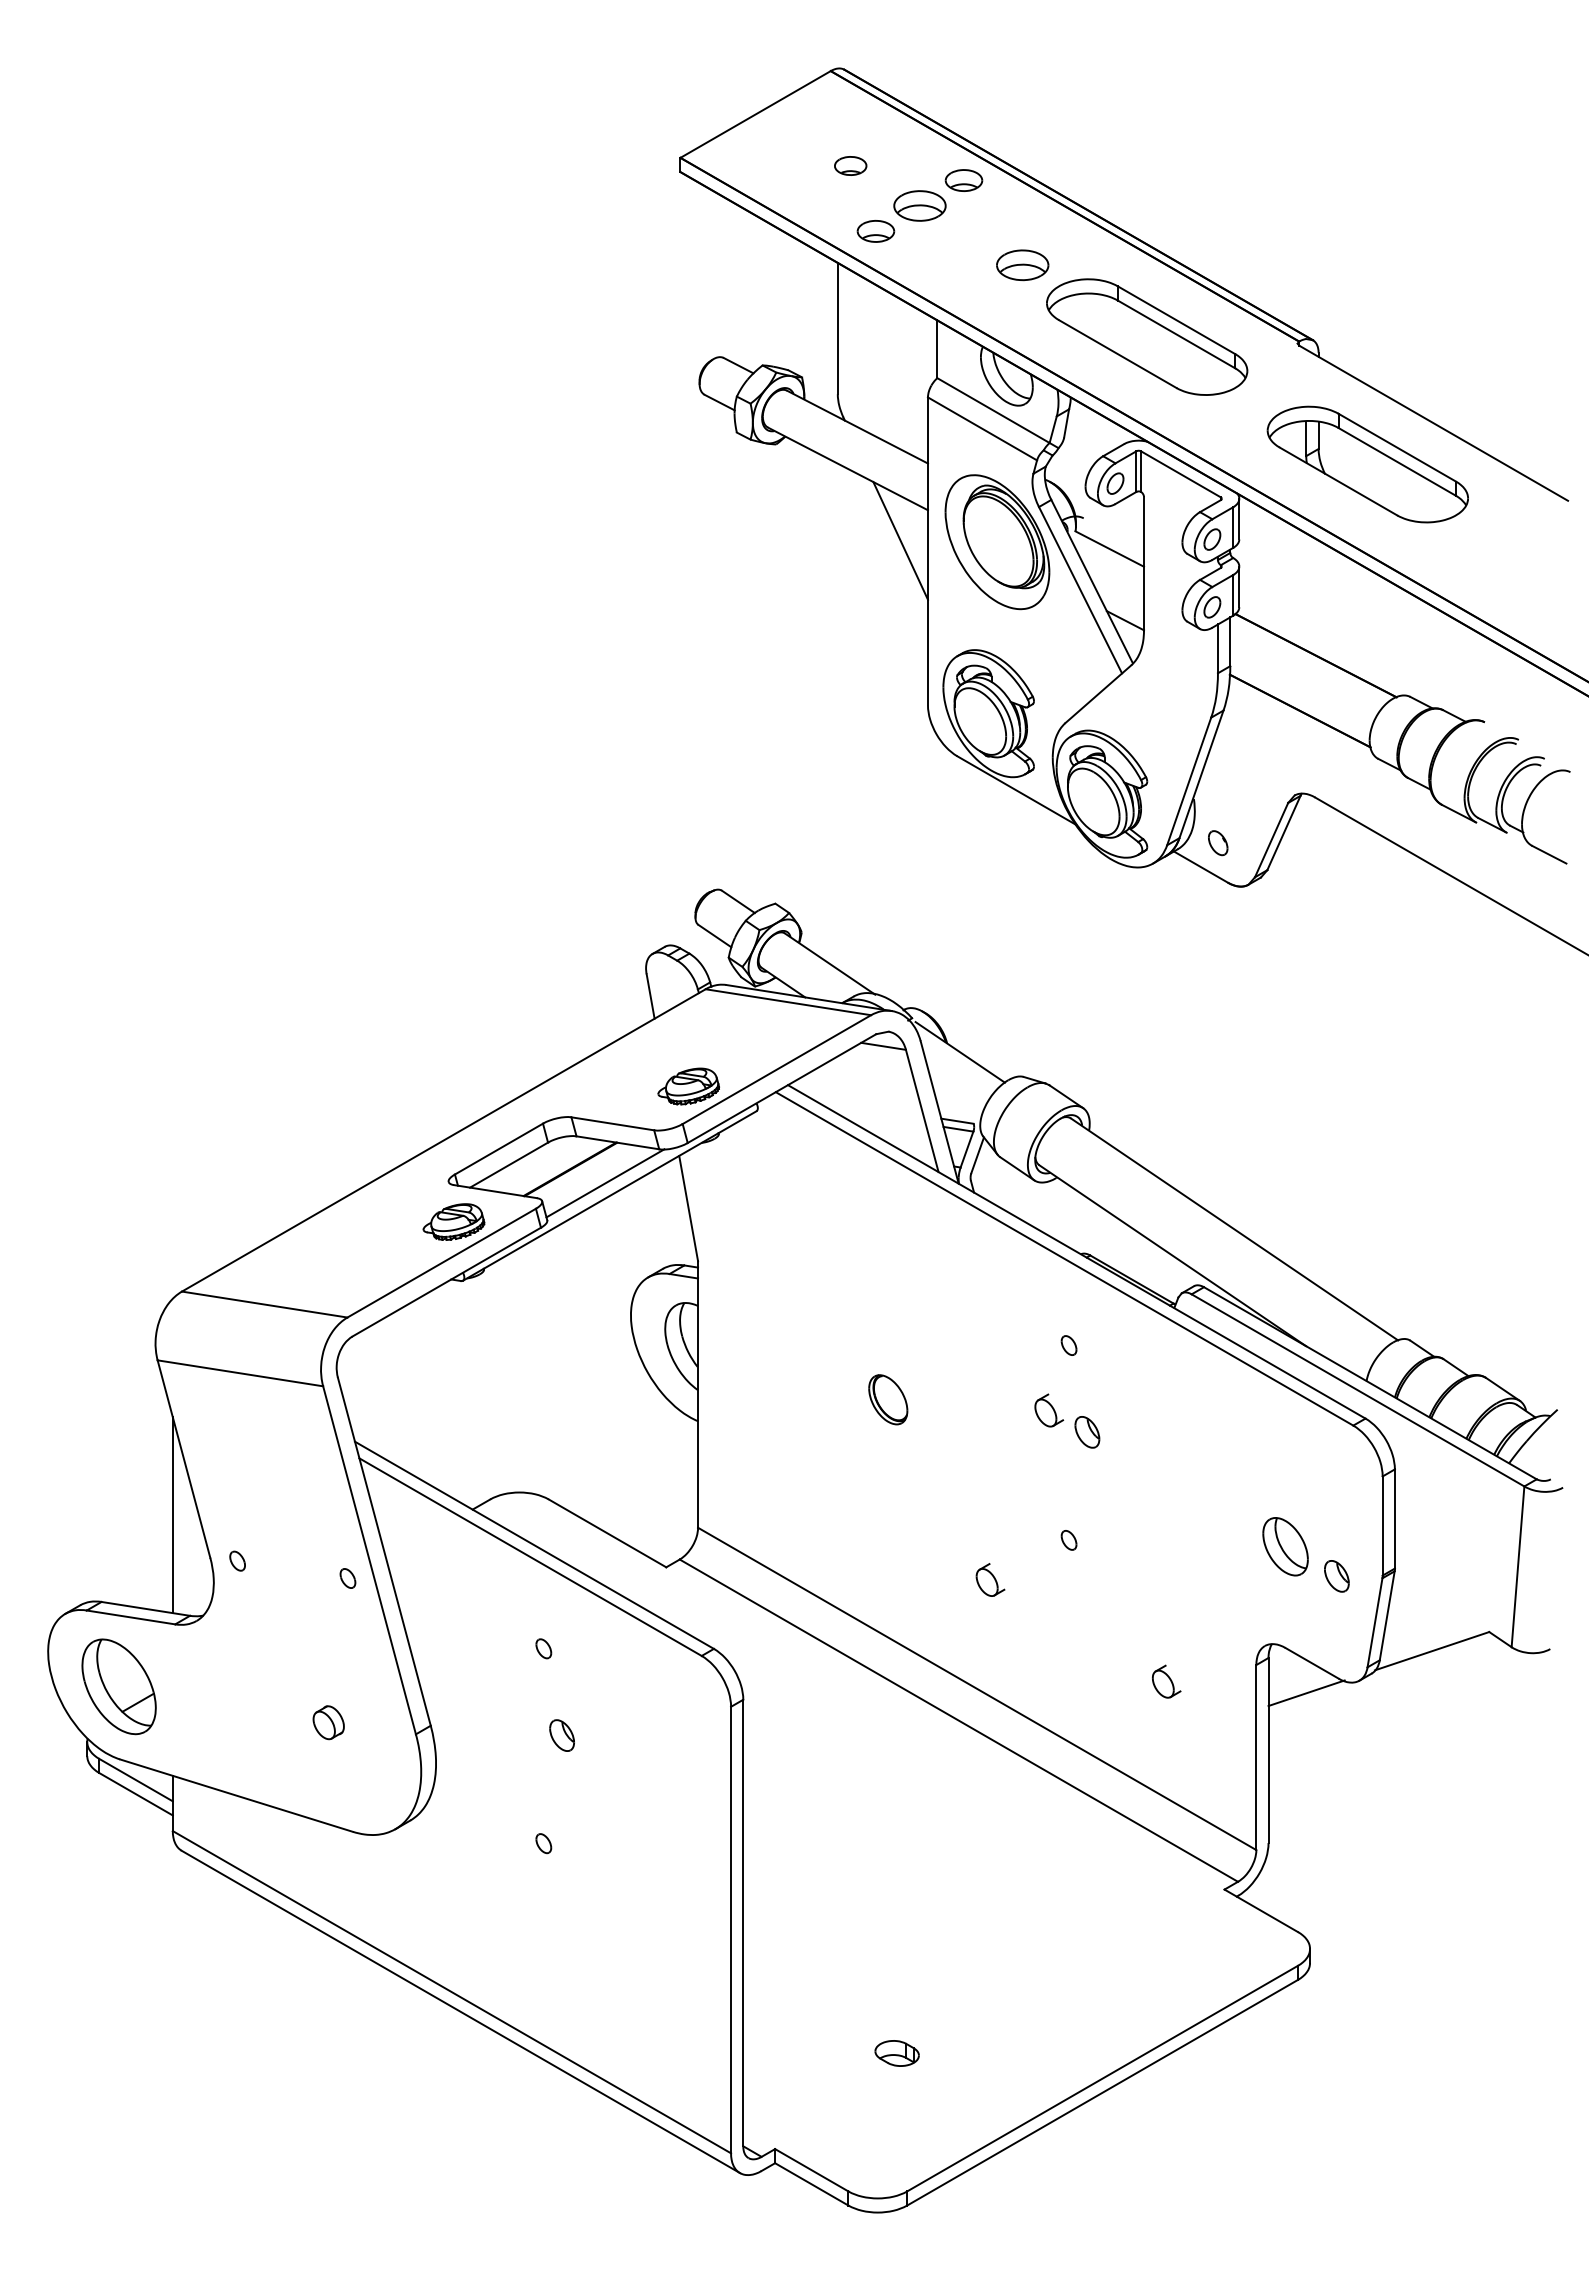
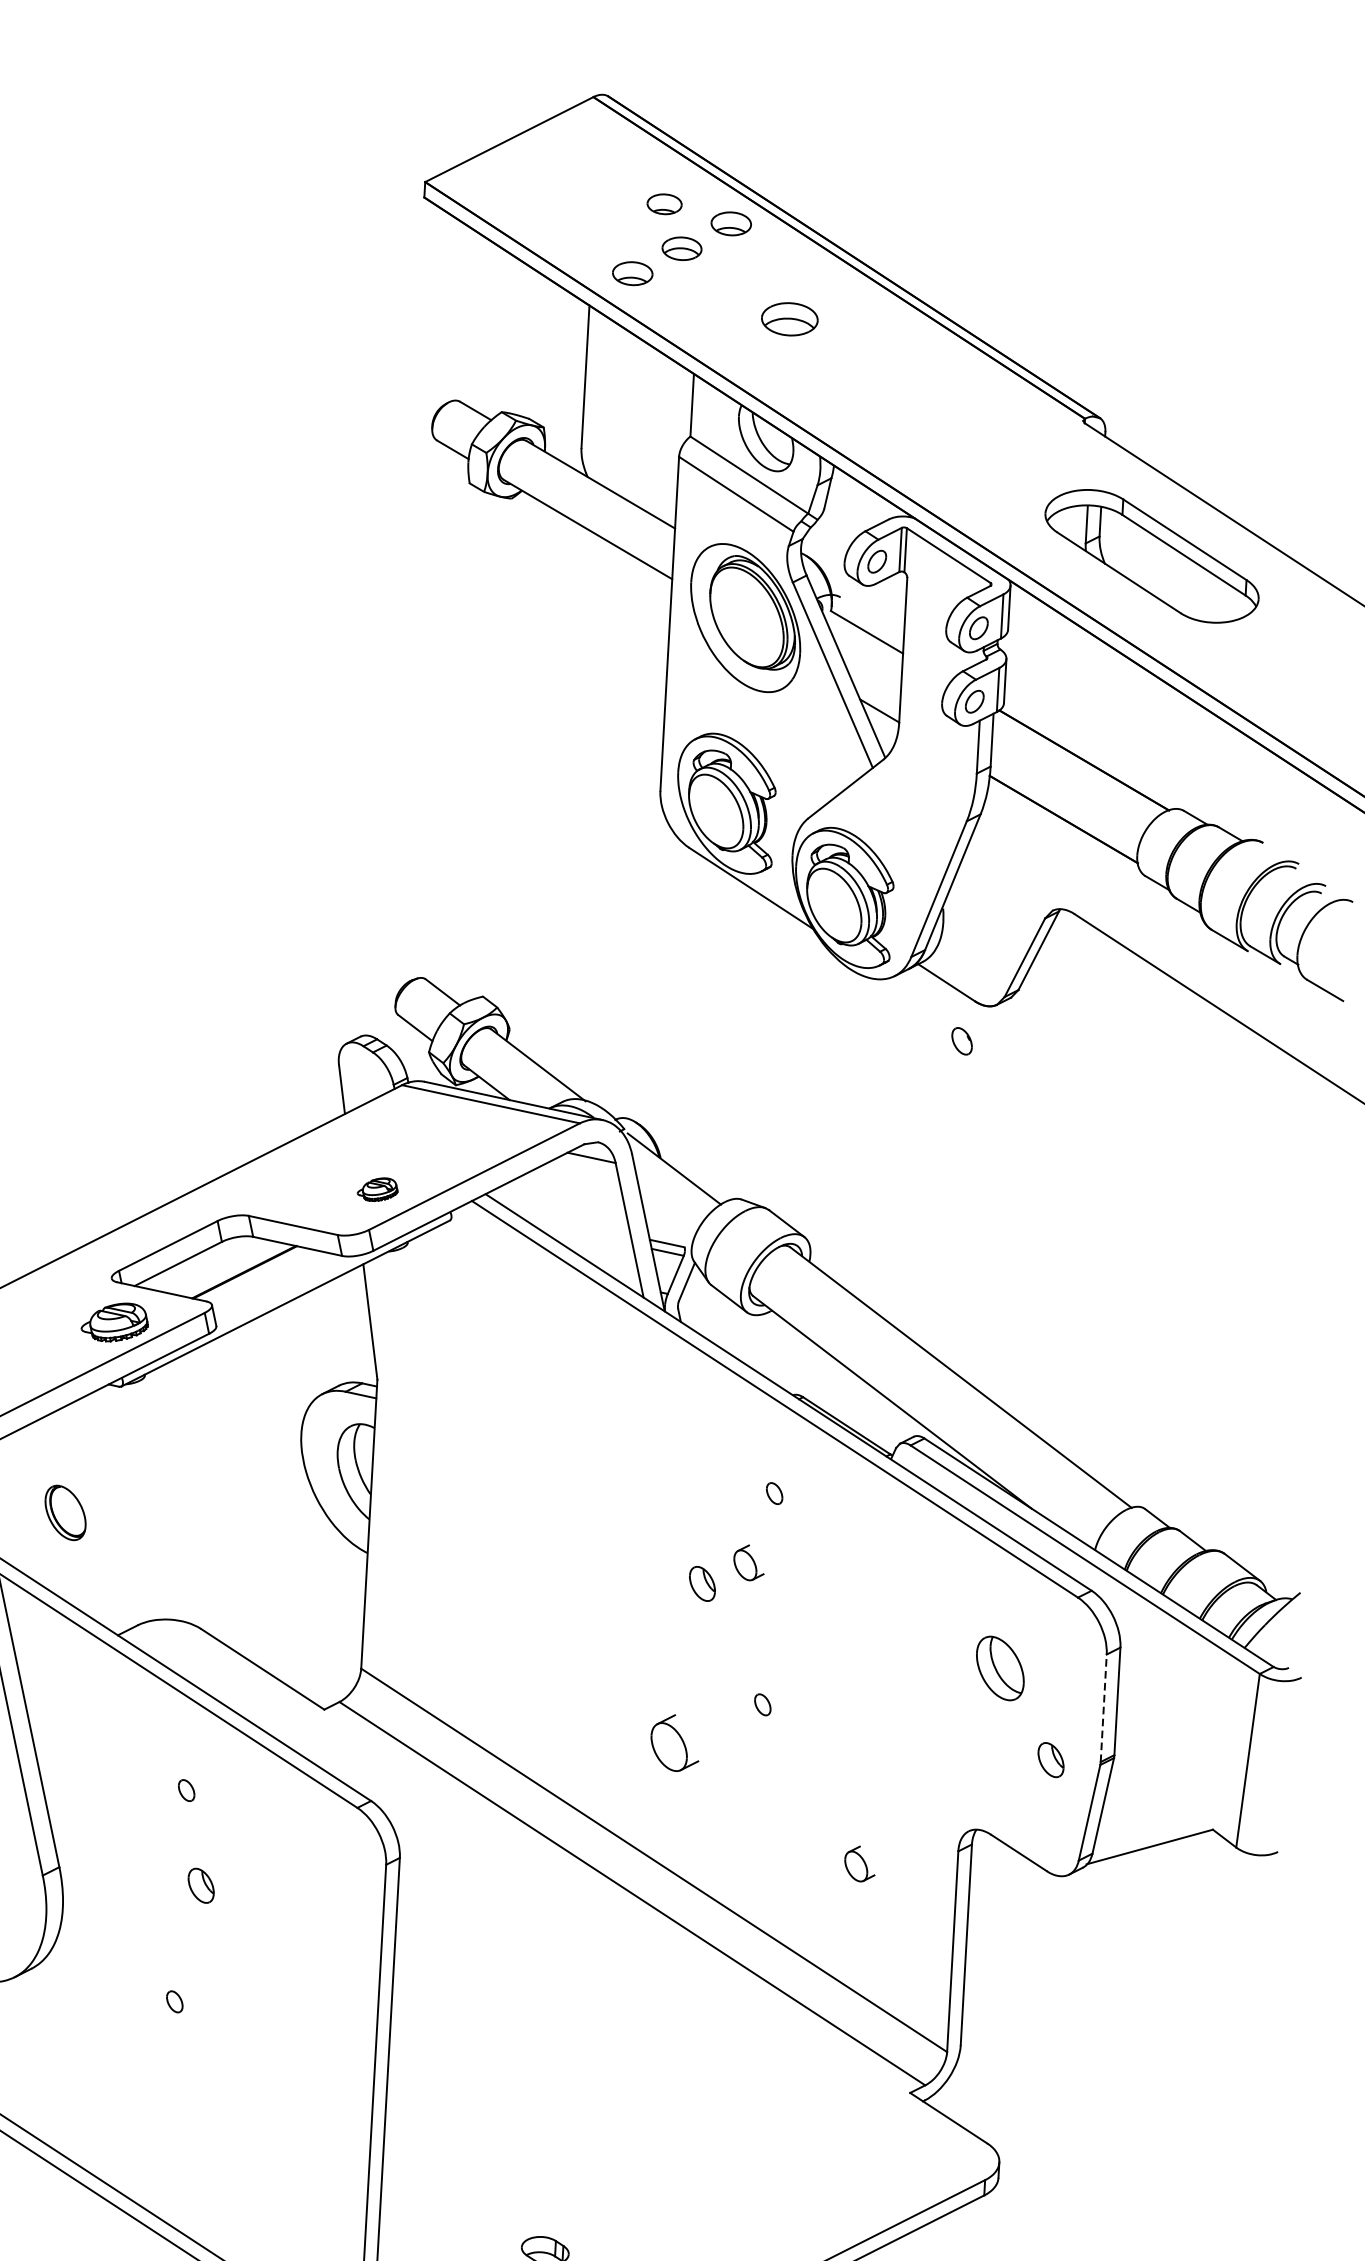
part: (850, 165) -> (664, 203), moved
part: (919, 205) -> (681, 248), size x0.7
part: (1147, 336) -> (920, 404), removed
line: (900, 540) -> (640, 610), removed
part: (1218, 843) -> (962, 1041), moved
part: (688, 1086) -> (377, 1189), size x0.6
line: (605, 1183) -> (281, 1289), removed
part: (888, 1399) -> (65, 1512), moved
part: (1087, 1432) -> (702, 1584), moved
line: (1382, 1526) -> (1103, 1708), solid -> dashed
part: (1285, 1546) -> (1000, 1668), moved
part: (990, 1579) -> (675, 1742), size x1.6
line: (1306, 1693) -> (1010, 1885), removed

